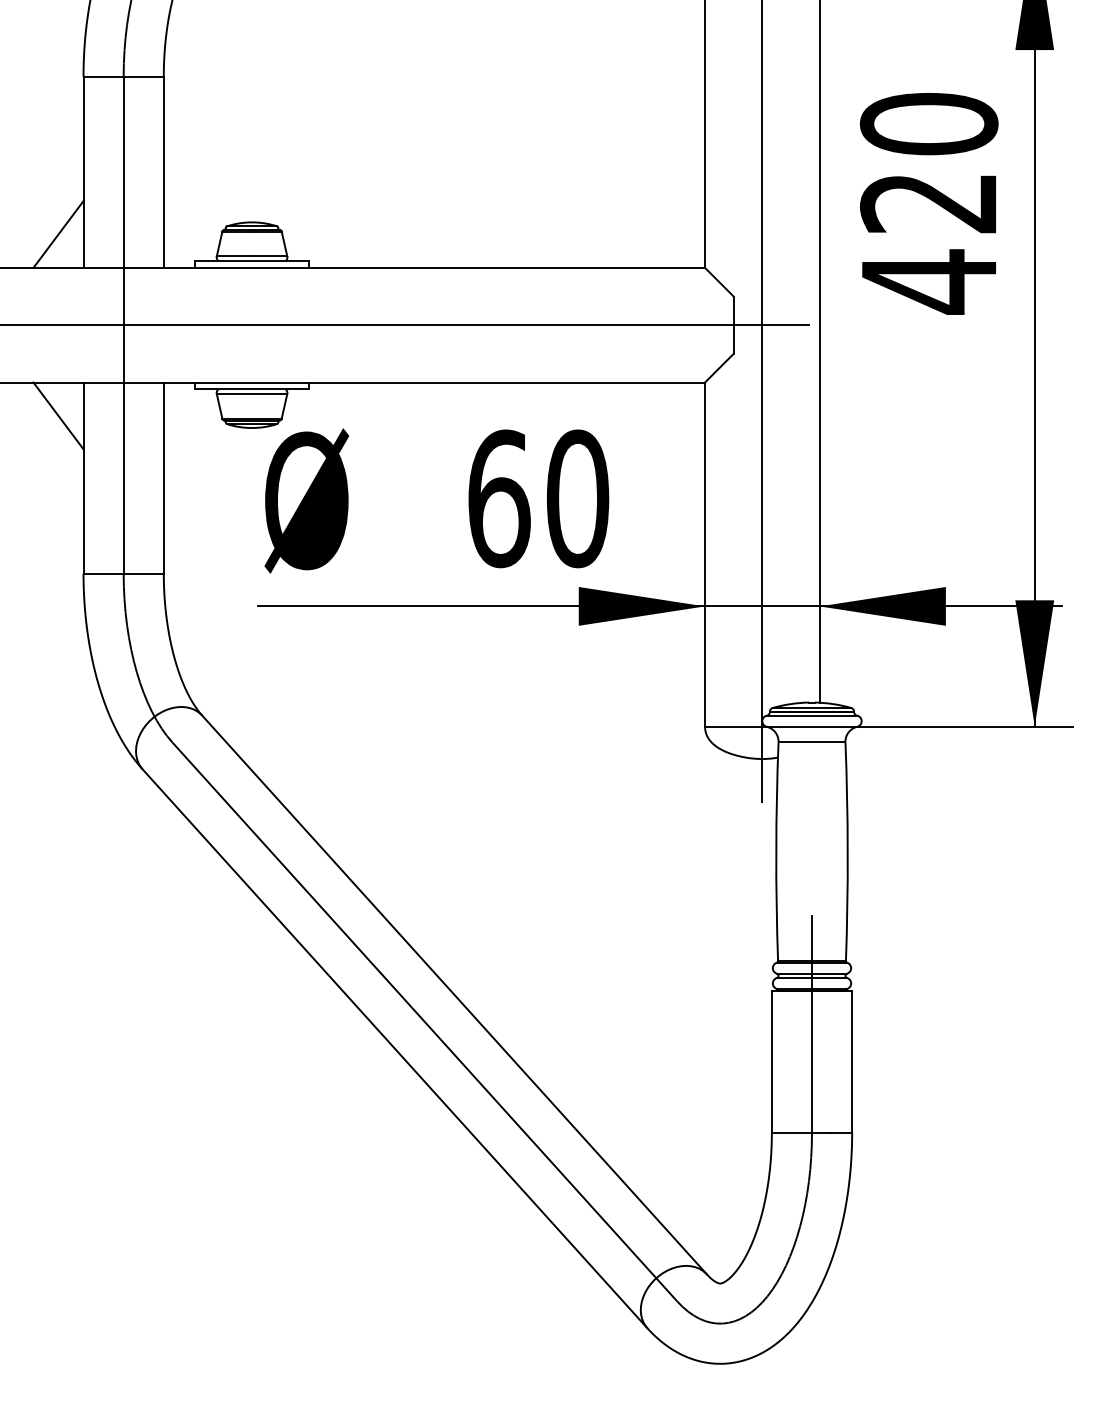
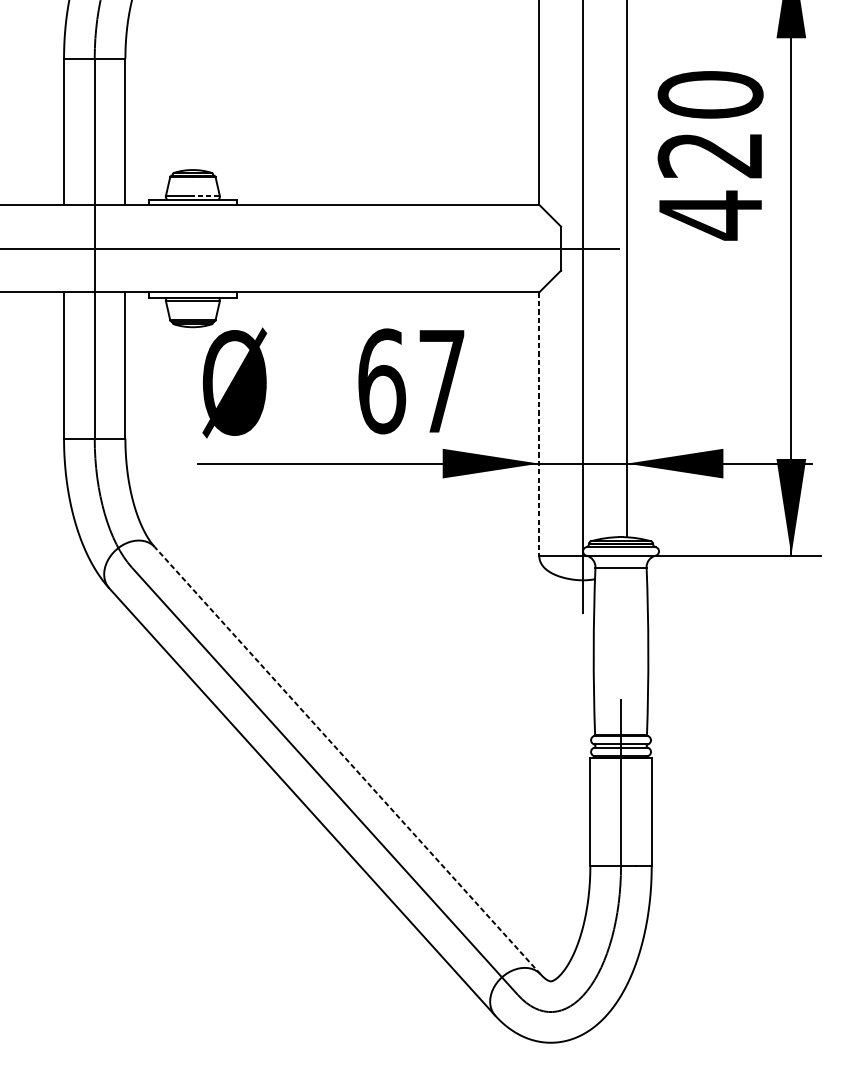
line: (58, 234) -> (44, 179), removed
line: (269, 256) -> (206, 196), solid -> dashed
line: (58, 415) -> (44, 317), removed
text: (577, 498) -> (441, 381), 60 -> 67
line: (705, 555) -> (539, 424), solid -> dashed
line: (454, 994) -> (347, 760), solid -> dashed

